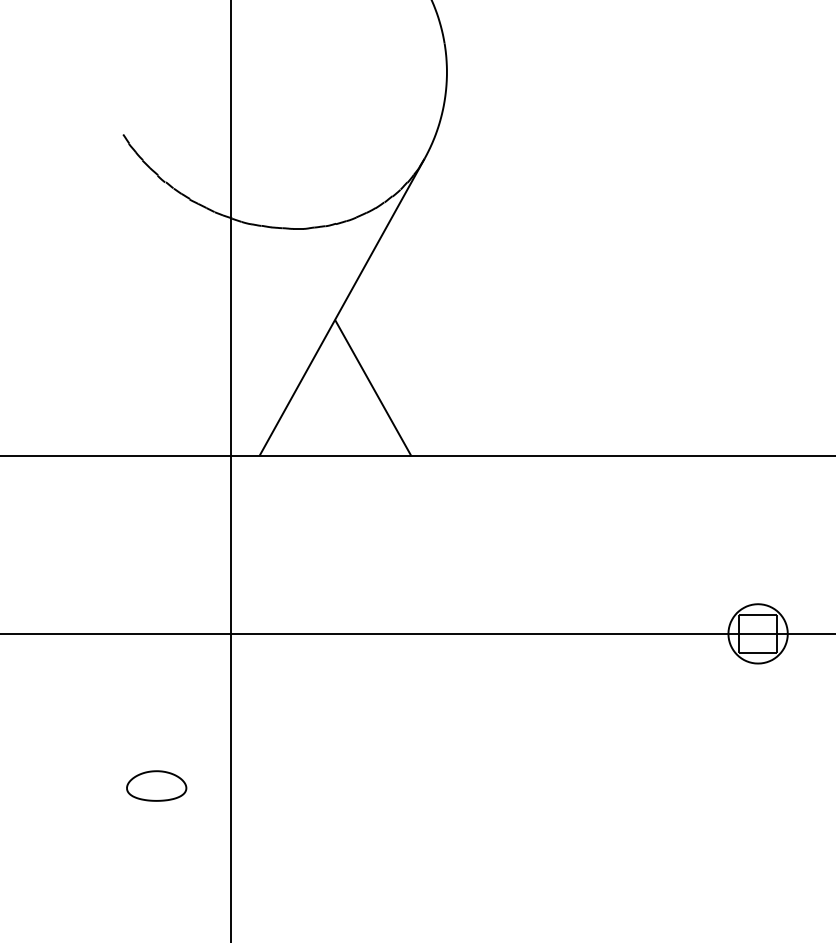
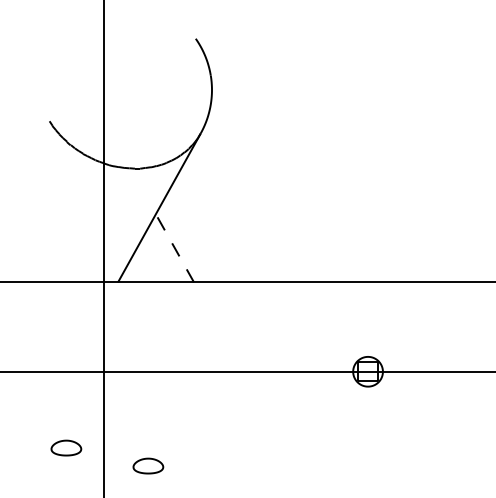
line: (372, 386) -> (174, 247), solid -> dashed
part: (320, 820) -> (148, 465), added

